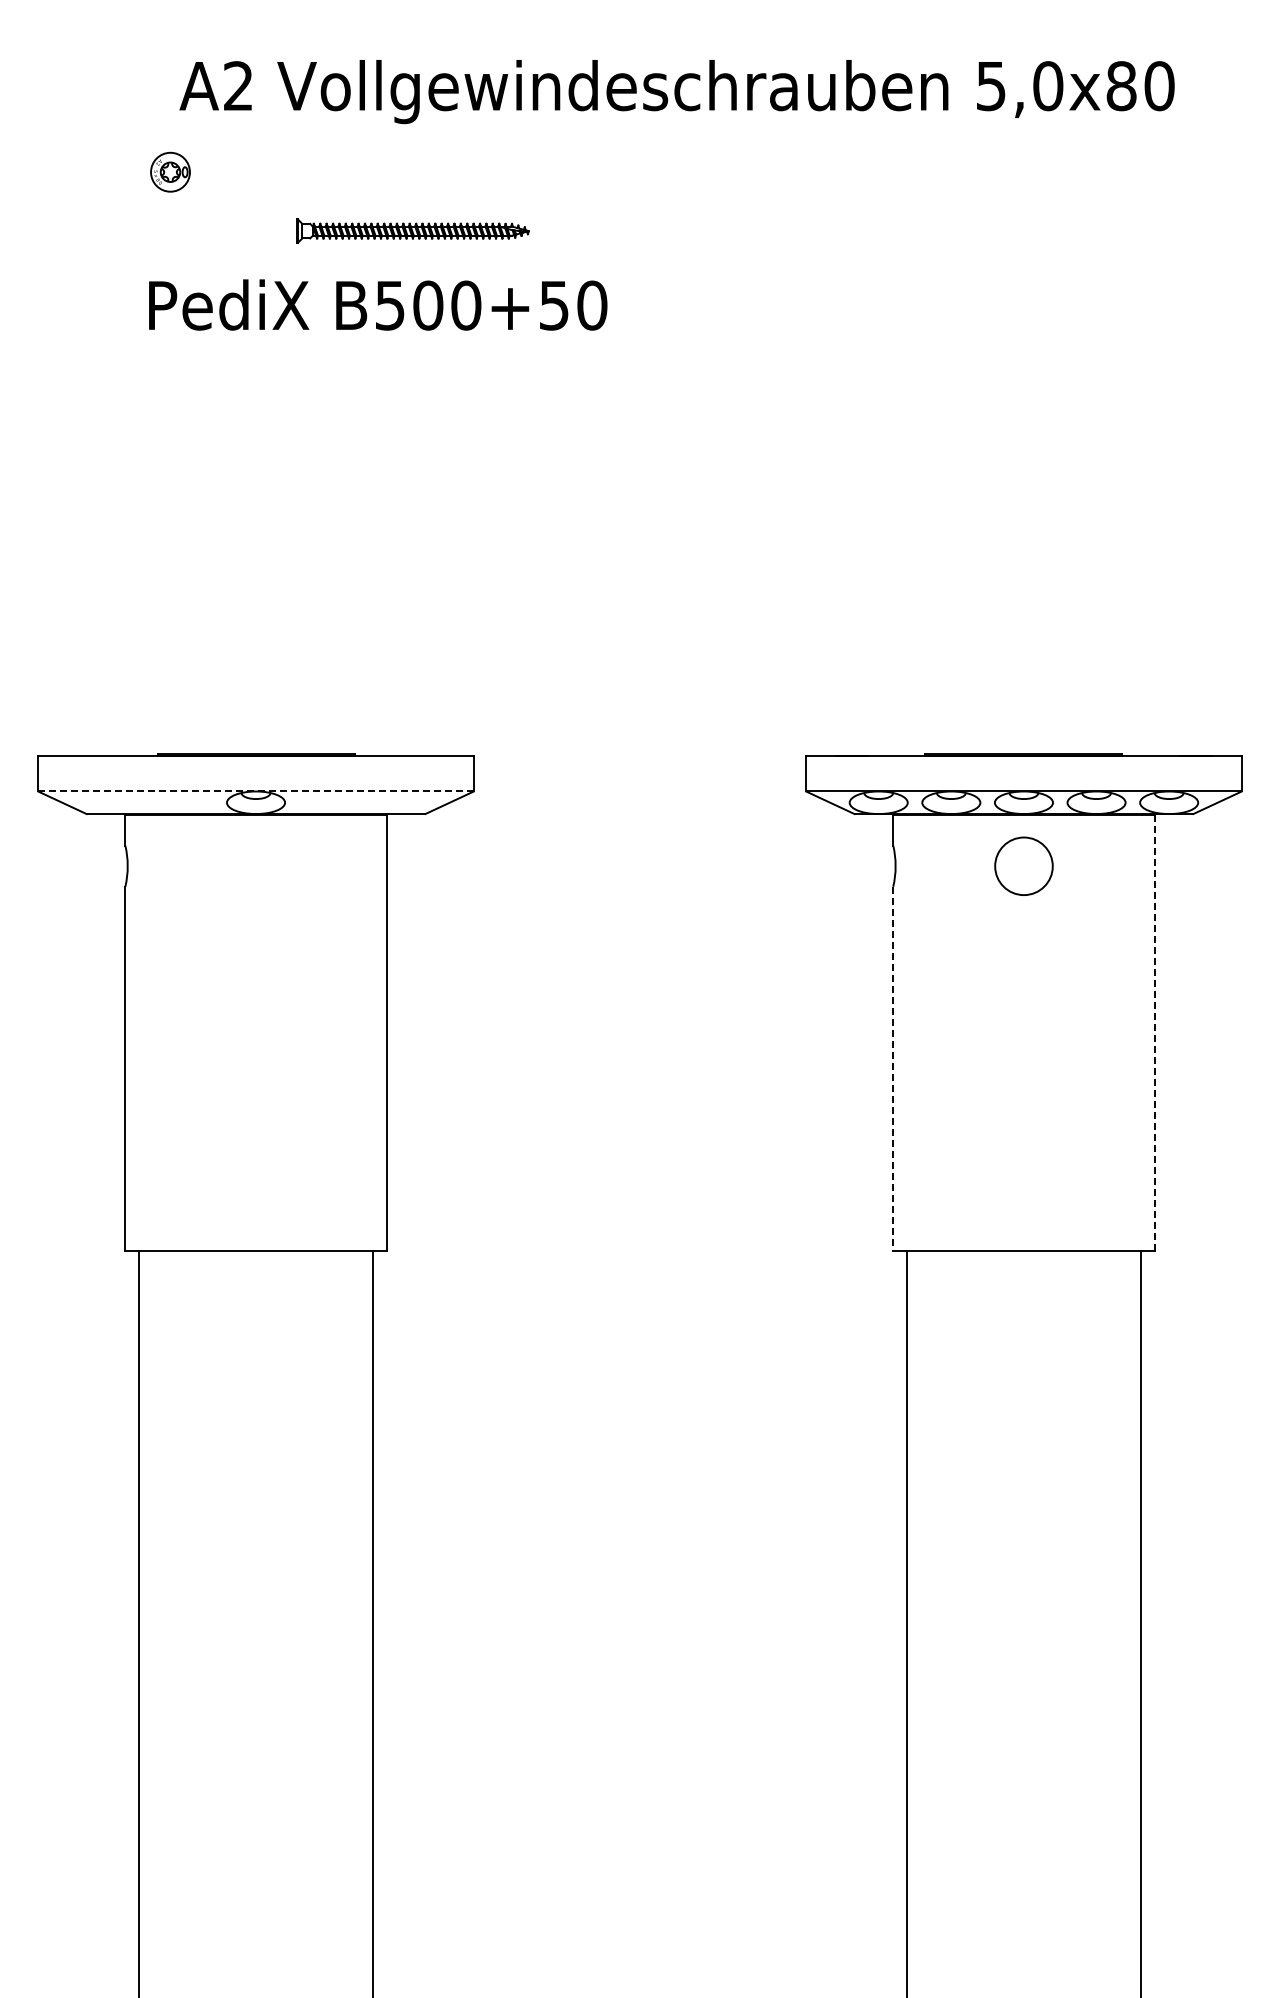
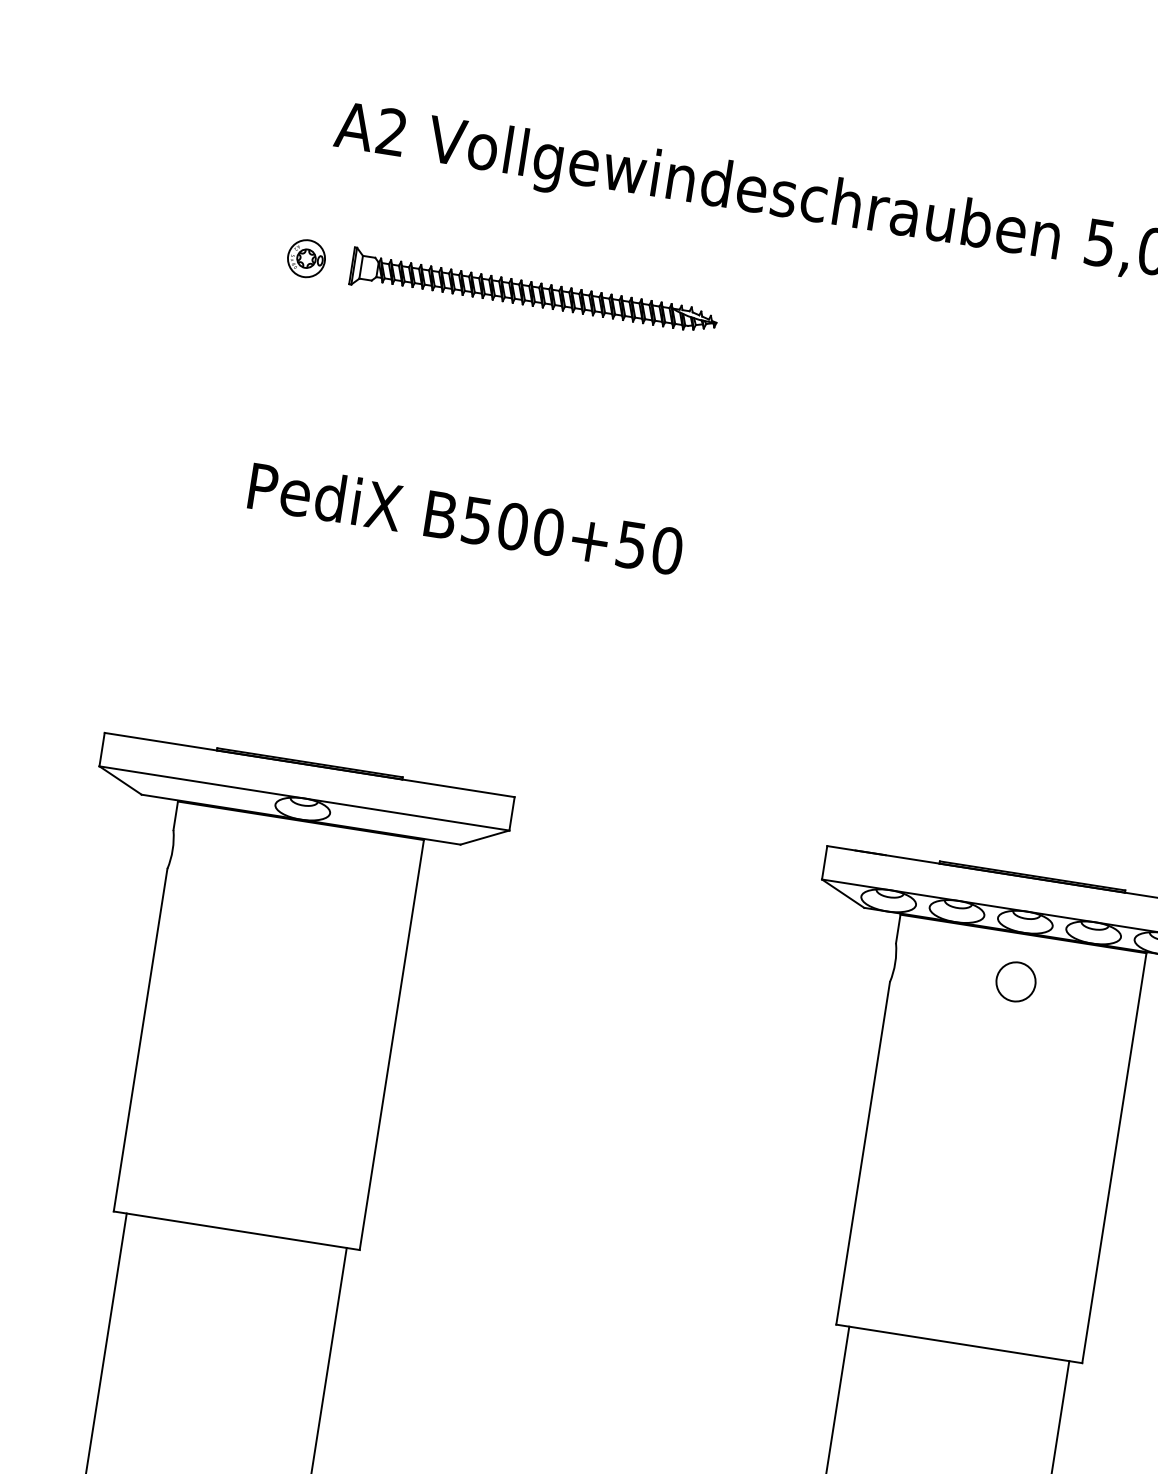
part: (170, 171) -> (306, 257), moved
part: (412, 230) -> (534, 293), size x1.67
text: (378, 304) -> (466, 518), moved
line: (256, 791) -> (304, 798), dashed -> solid
circle: (1023, 865) -> (1015, 981), size x0.71
line: (1154, 1033) -> (1114, 1158), dashed -> solid
line: (893, 1069) -> (863, 1153), dashed -> solid

